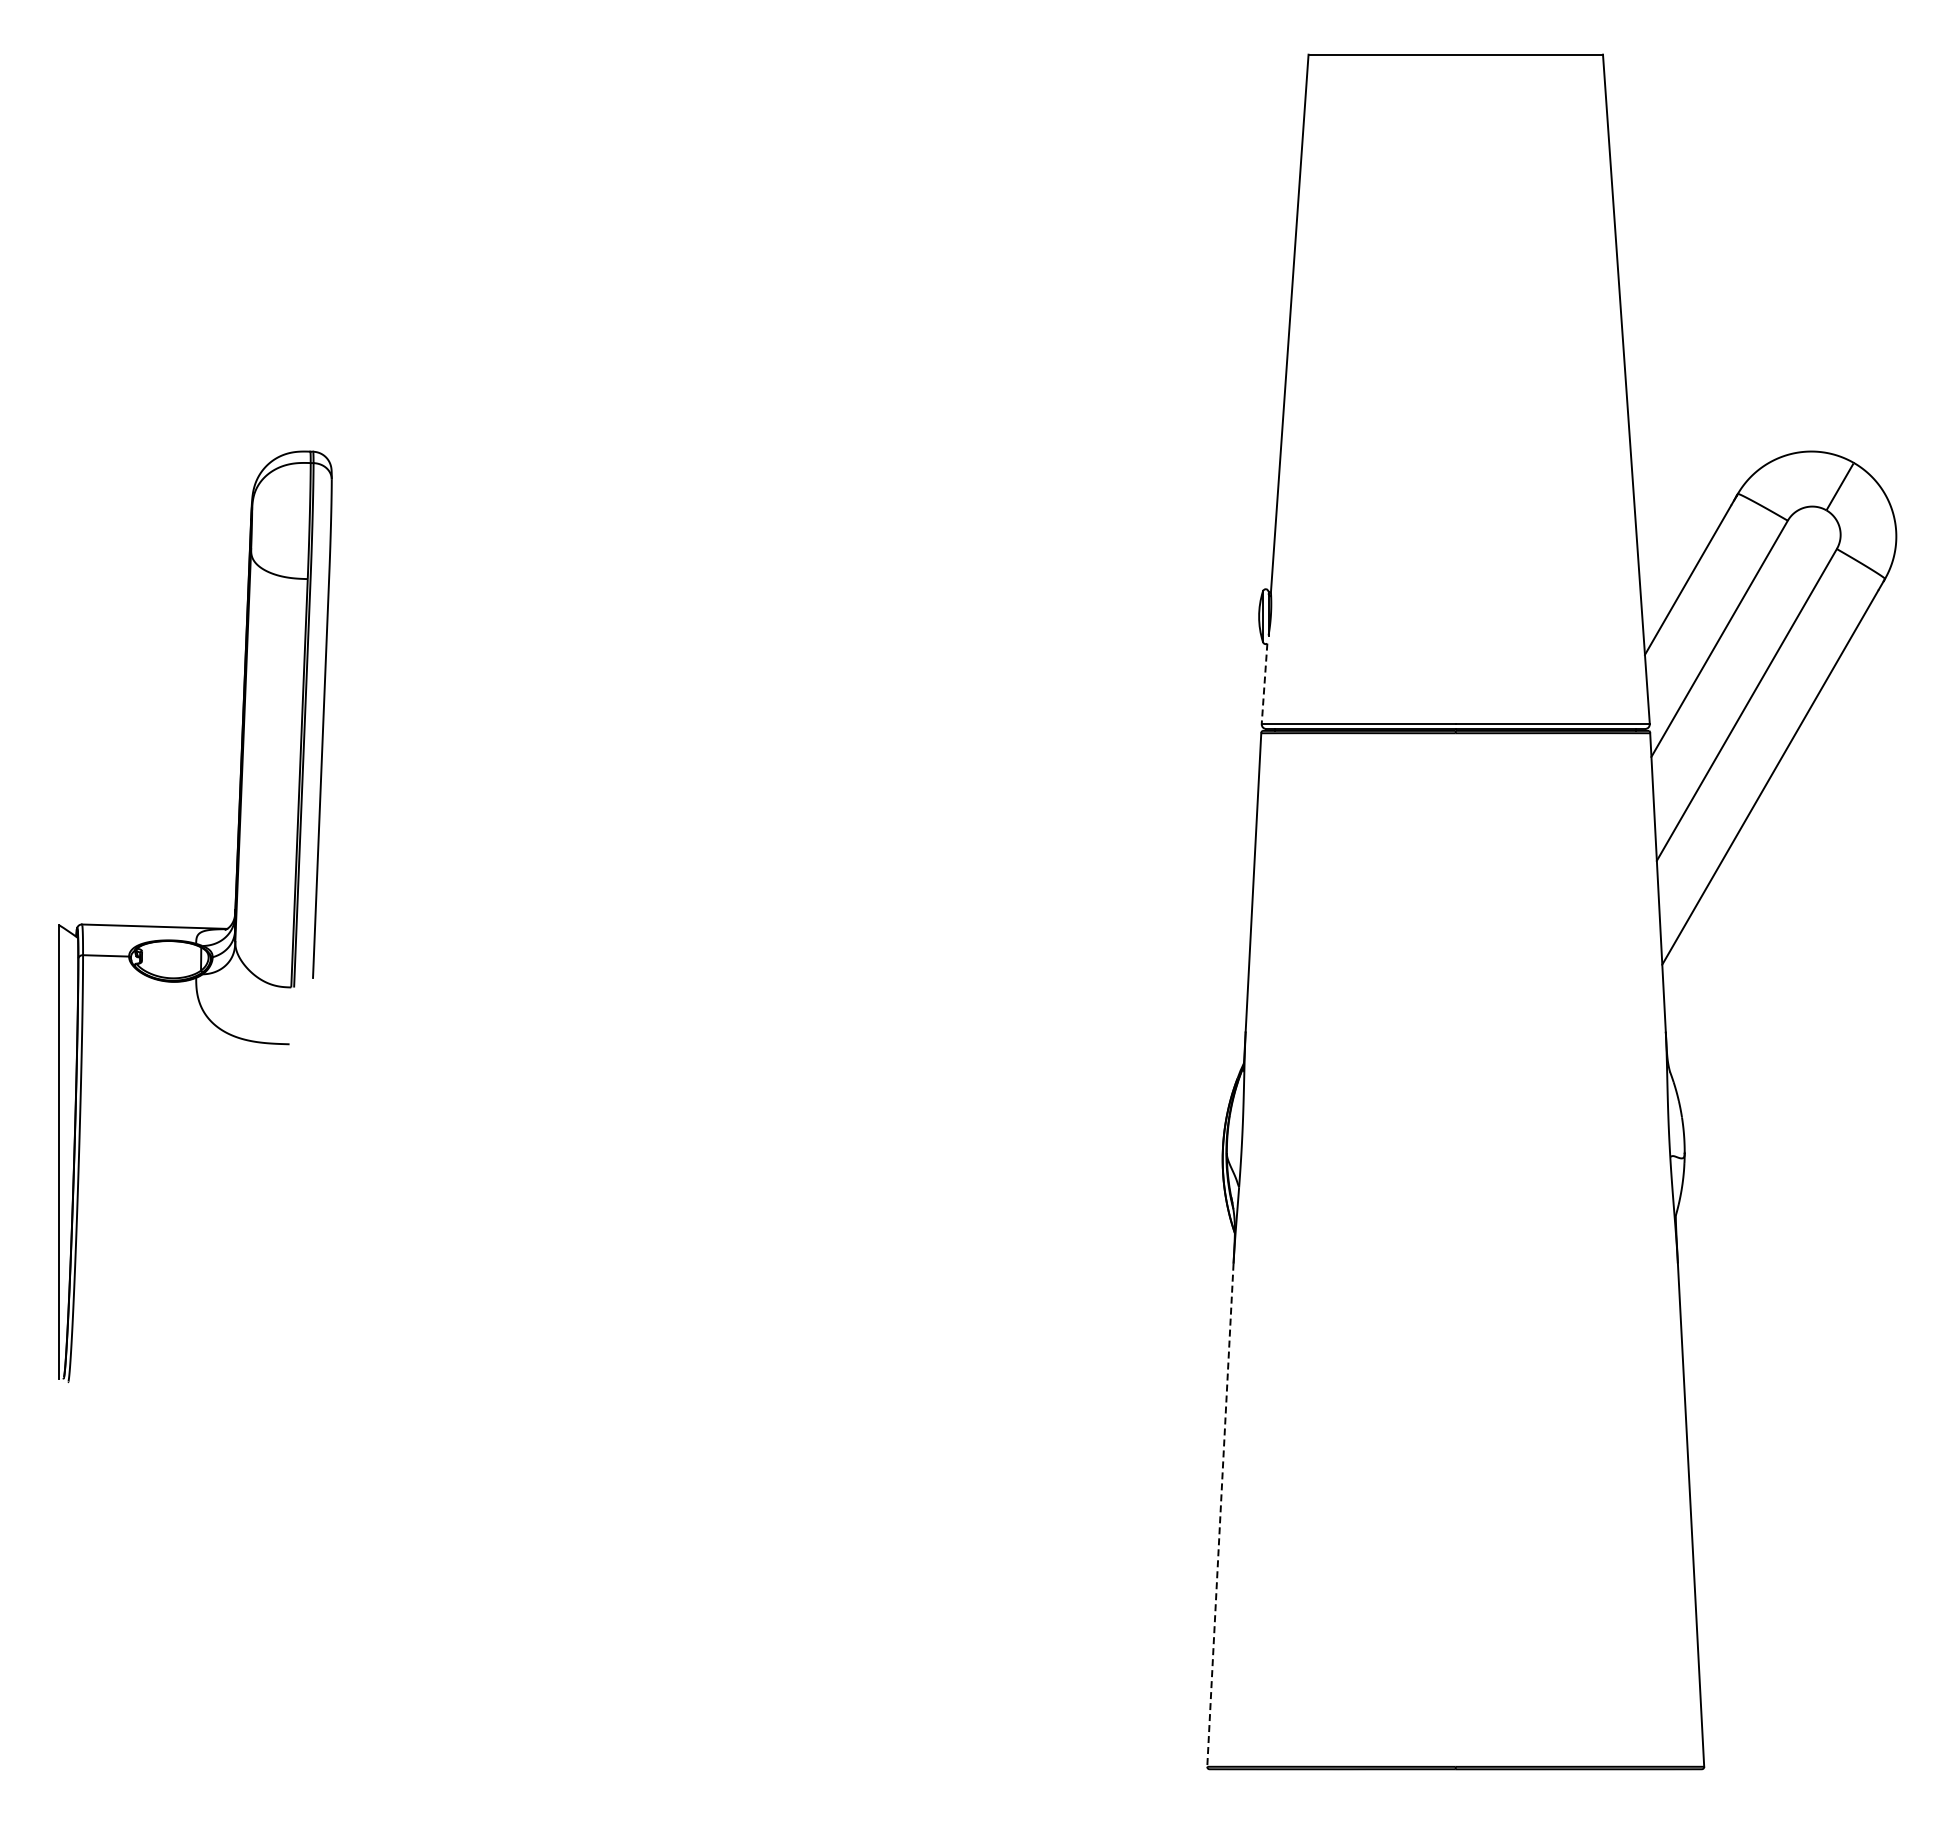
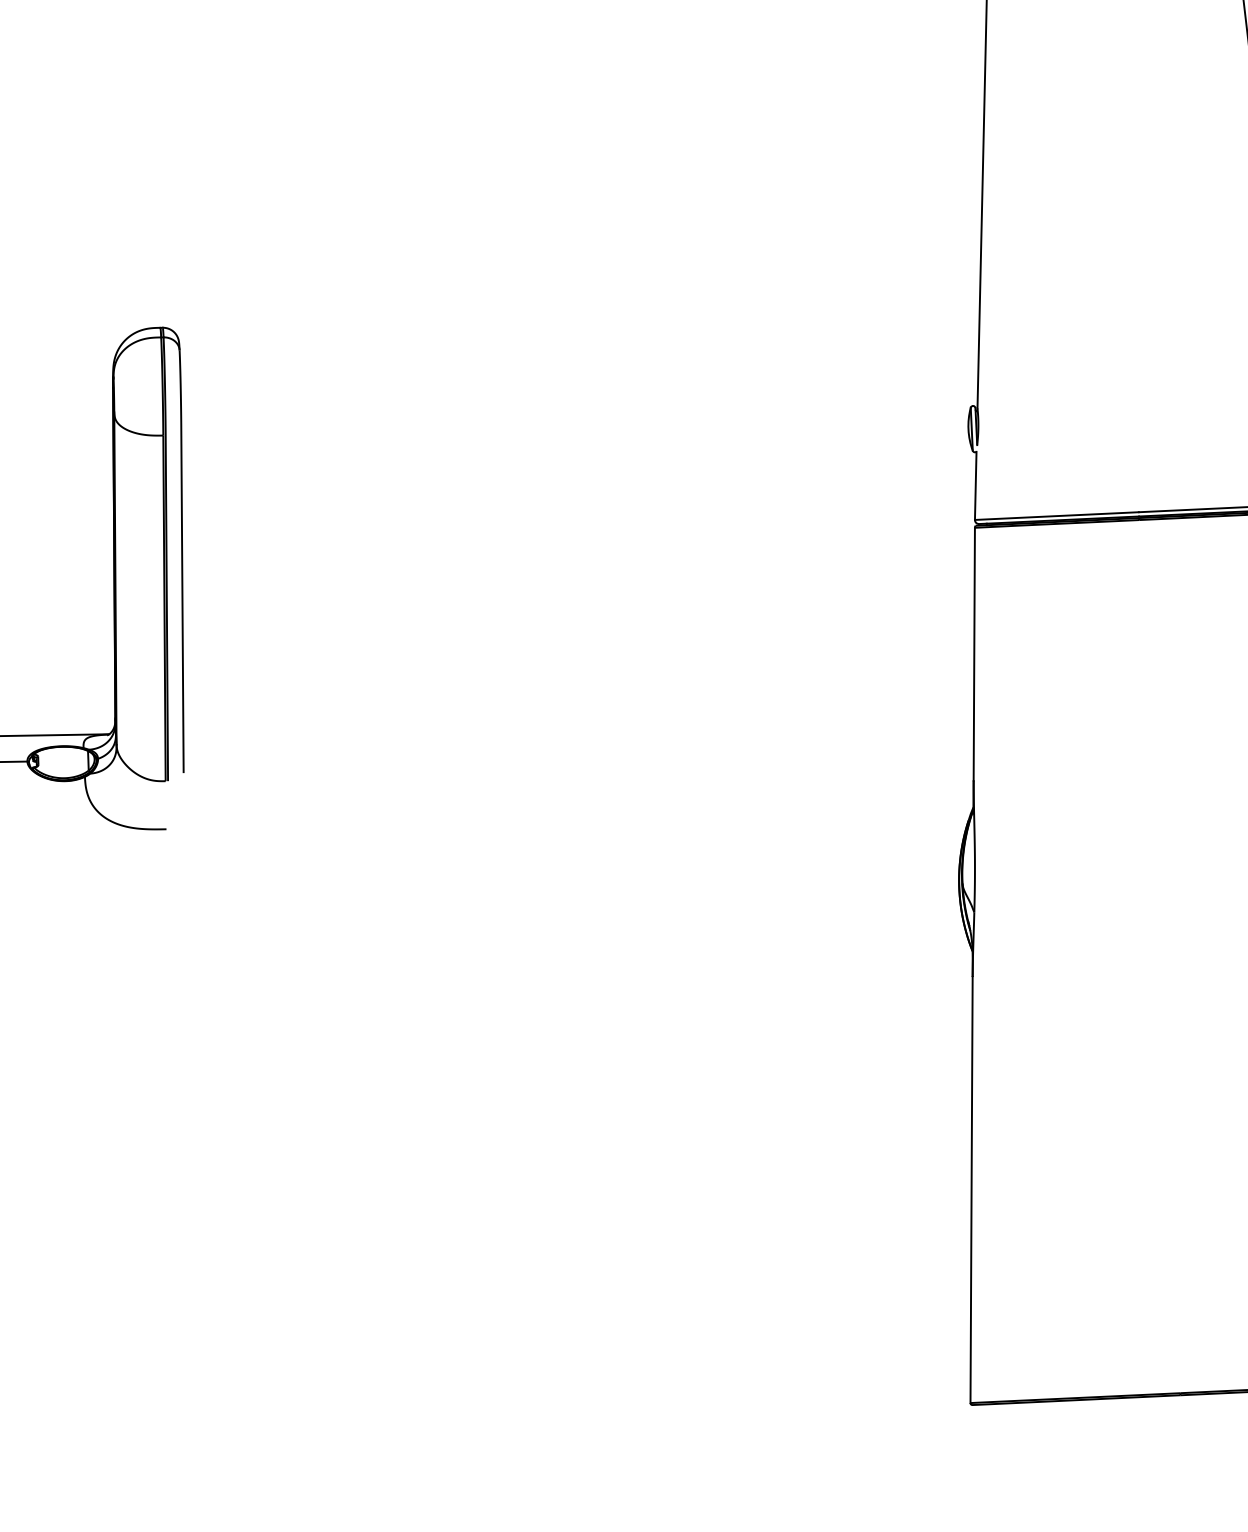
line: (1264, 684) -> (975, 486), dashed -> solid
line: (1220, 1515) -> (971, 1190), dashed -> solid

